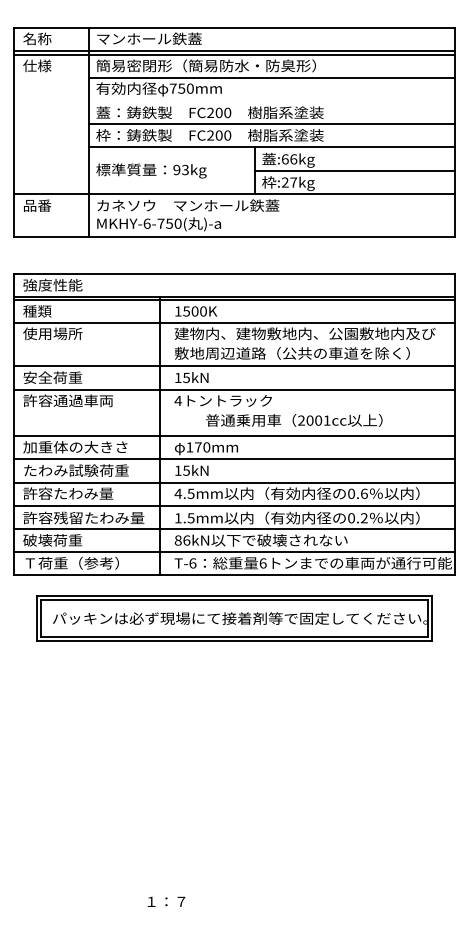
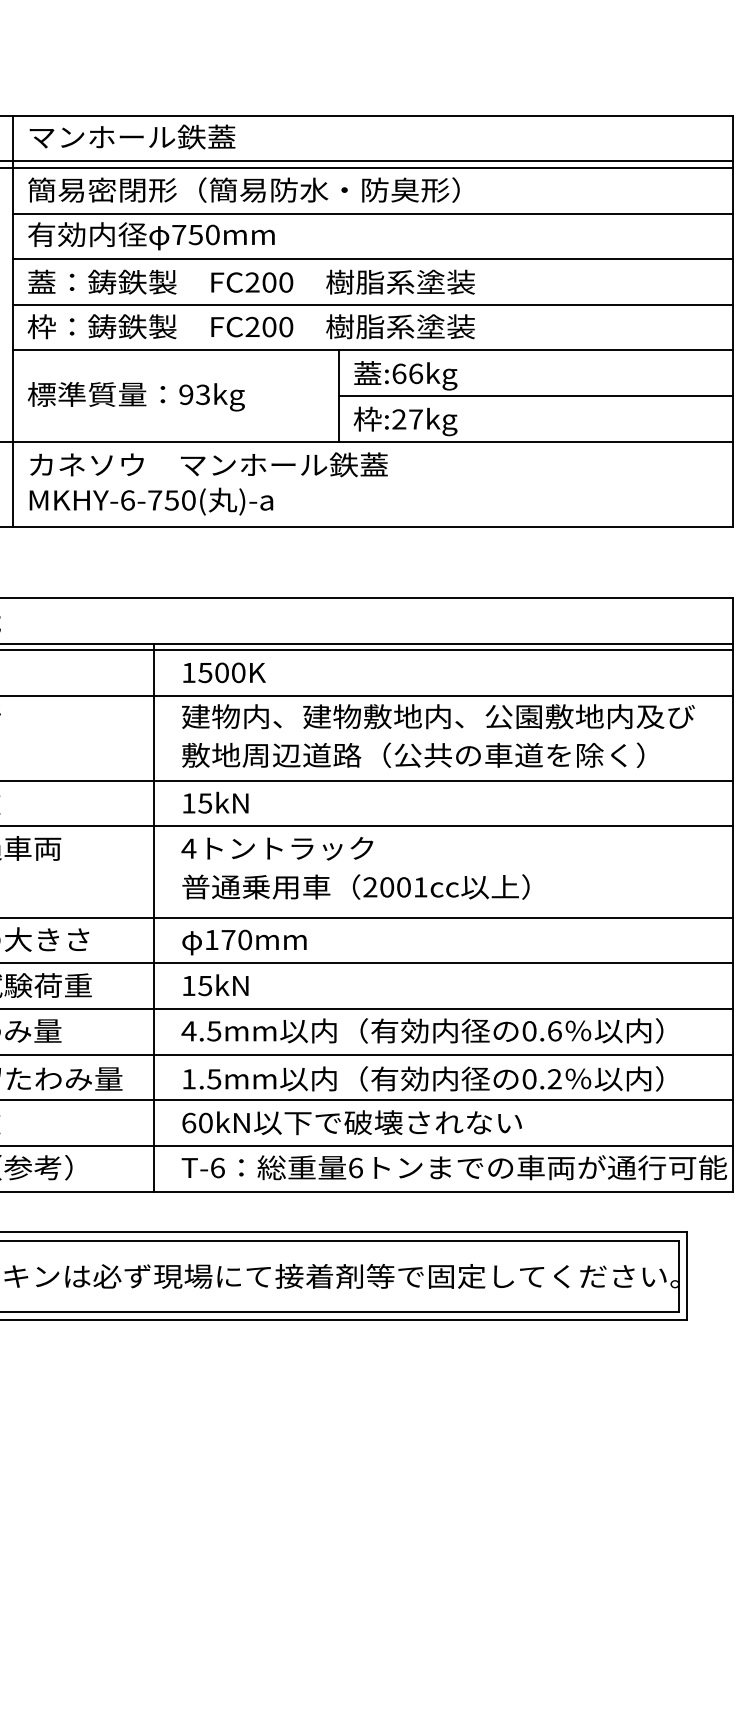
line: (271, 101) -> (372, 260), added
text: (294, 420) -> (356, 887), moved
text: (182, 540) -> (197, 1122), 86kN -> 60kN

